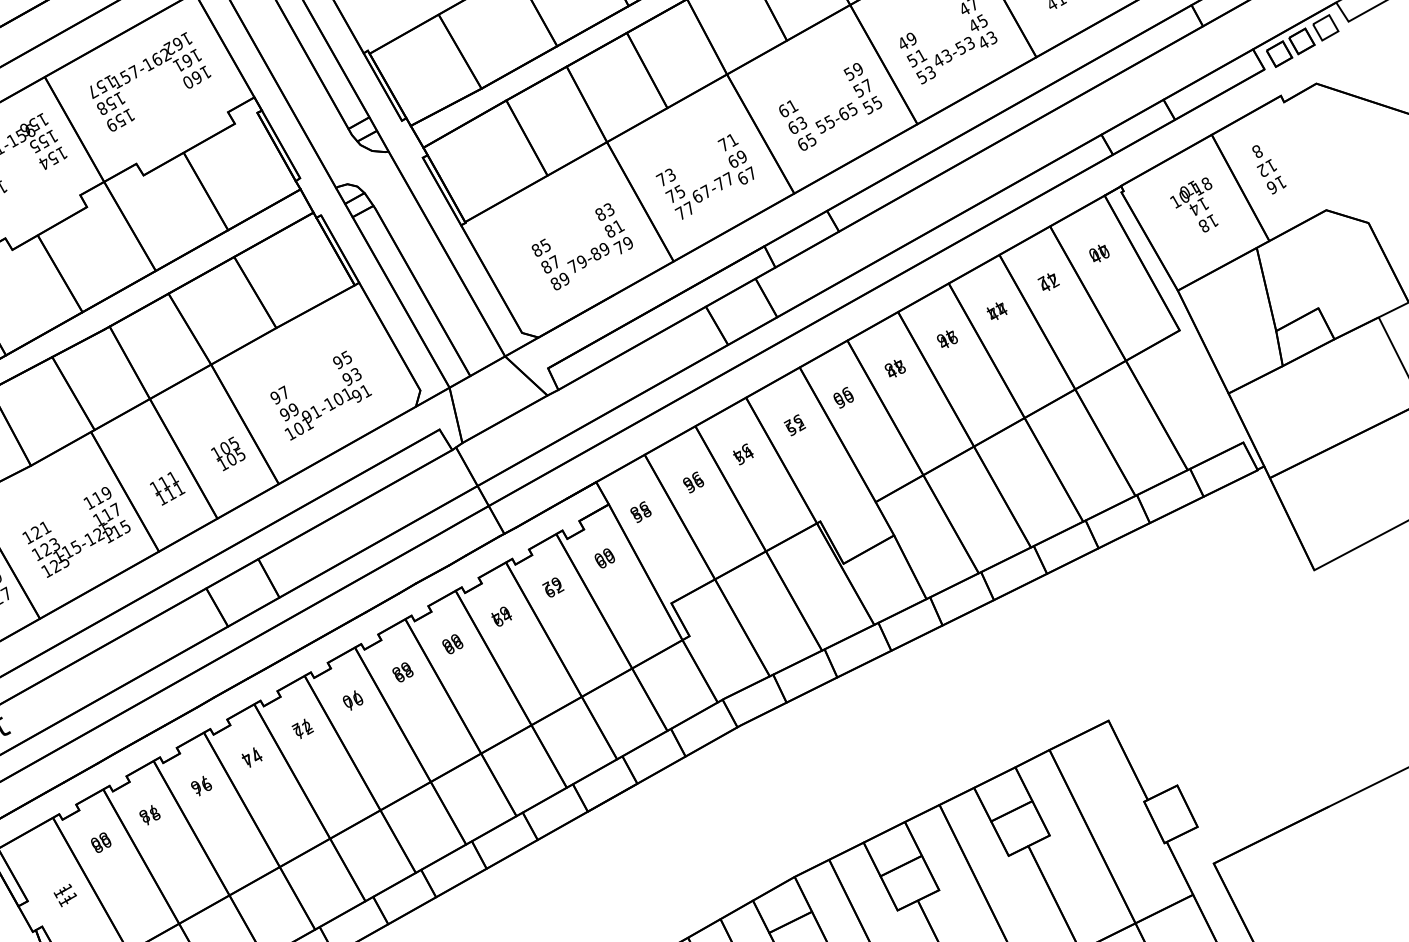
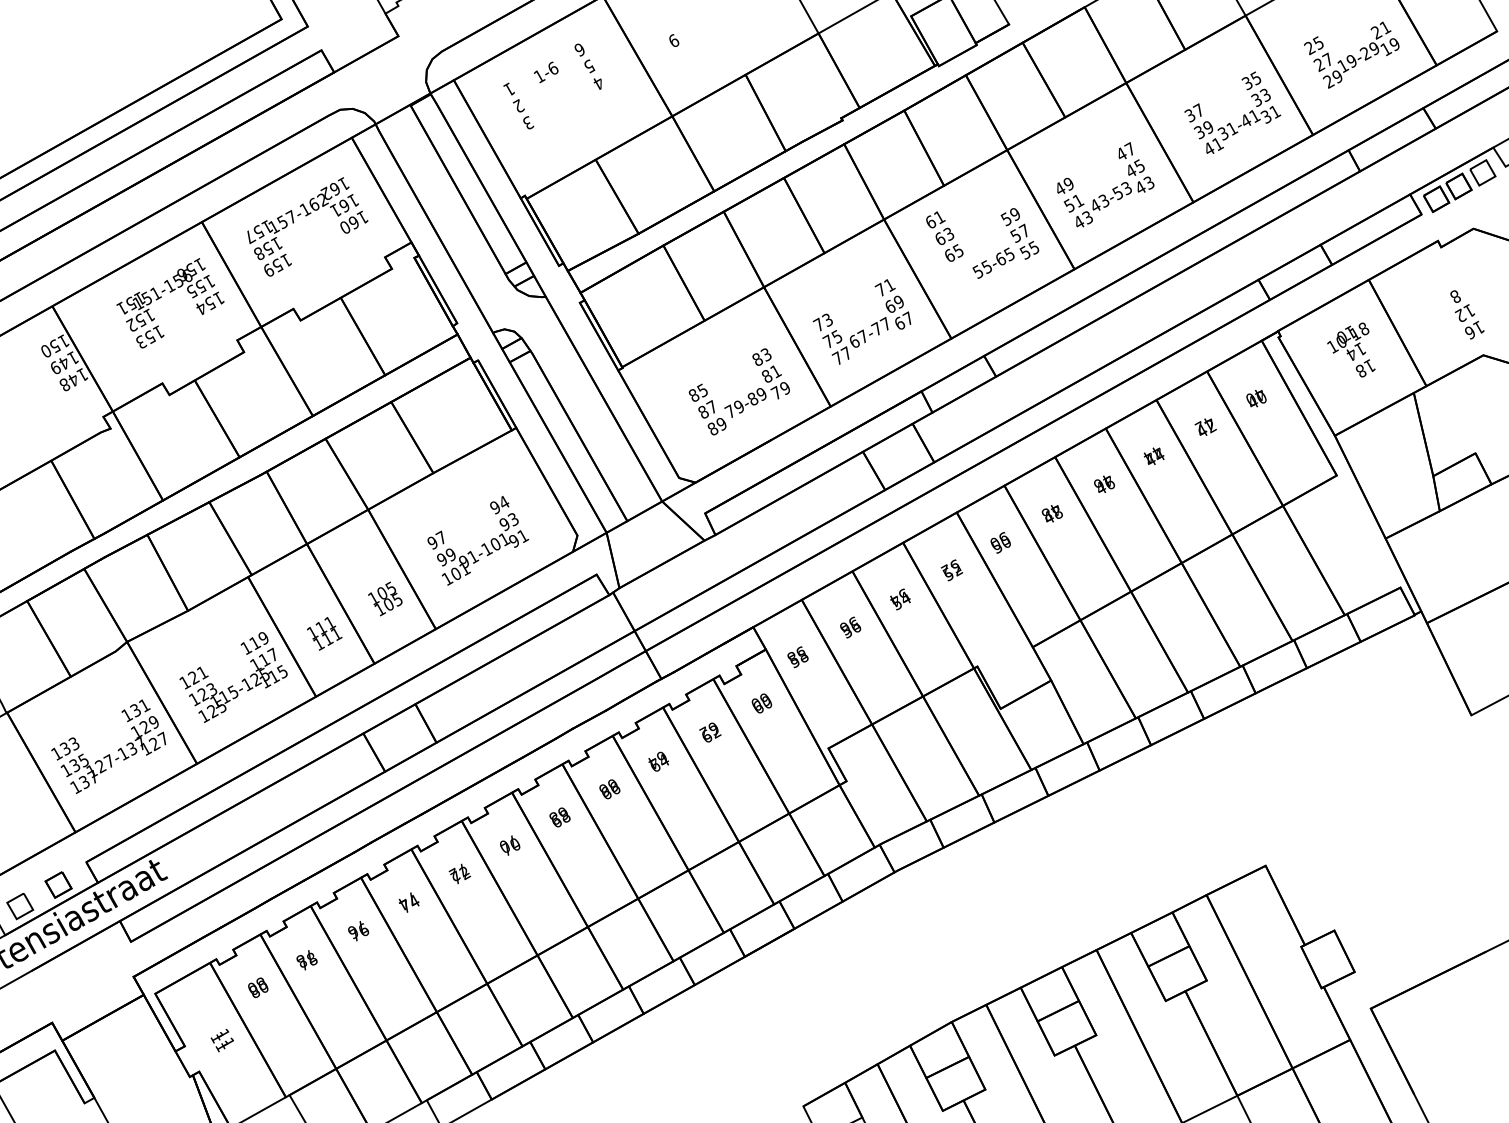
text: (921, 77) -> (1078, 222), 53 -> 43
text: (797, 125) -> (944, 236), moved
text: (1269, 169) -> (1467, 314), moved
text: (346, 357) -> (503, 502), 95 -> 94

